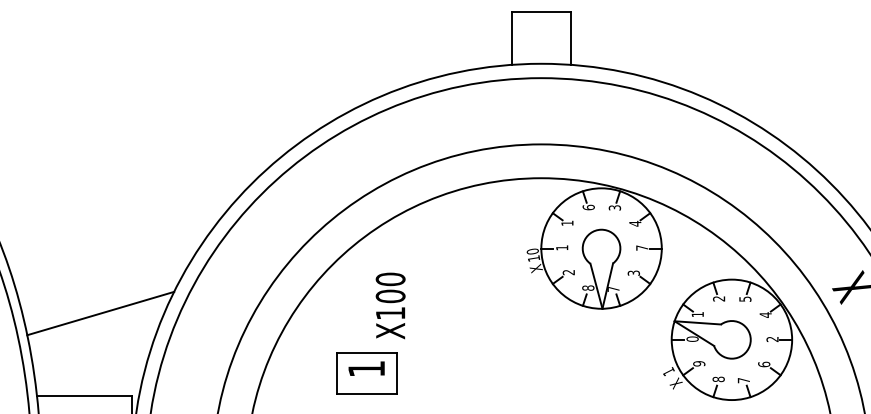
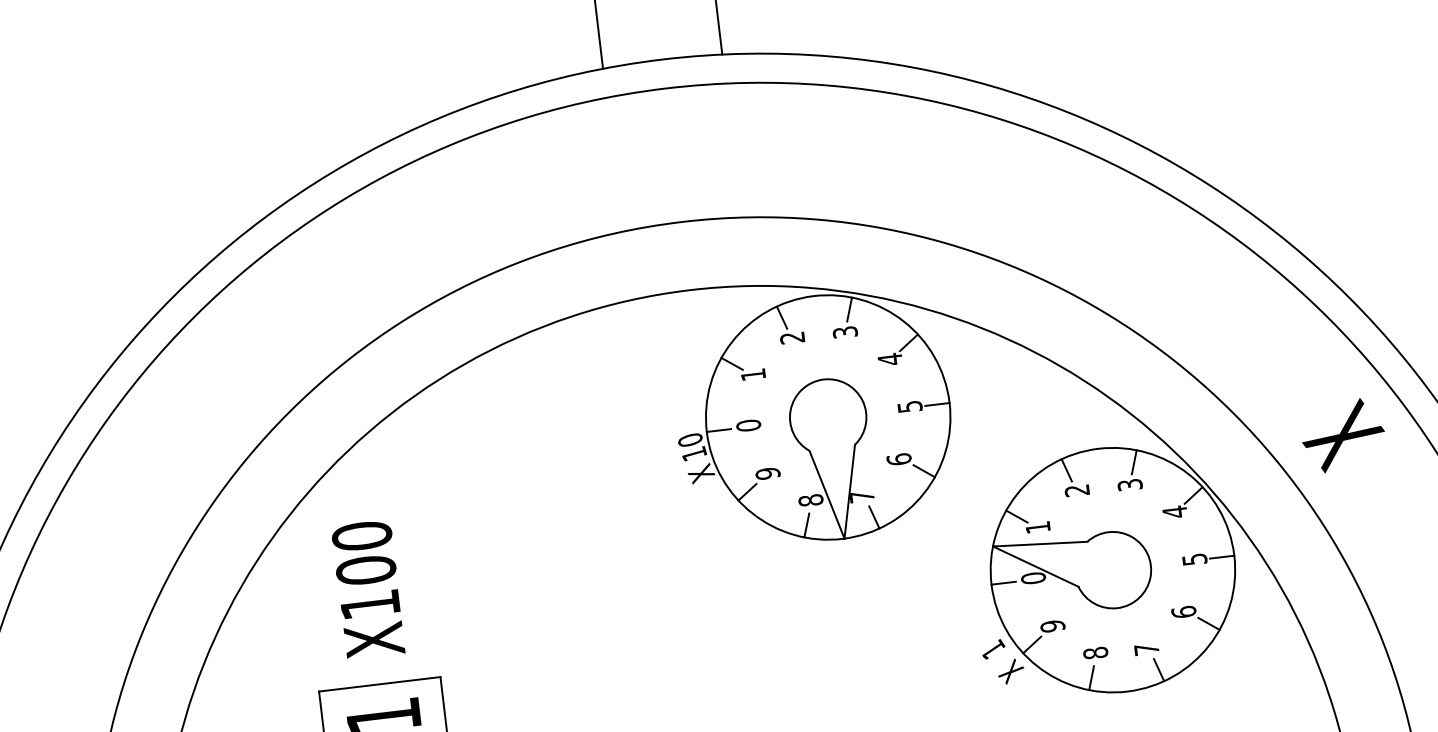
text: (588, 207) -> (792, 337), 6 -> 2
text: (562, 247) -> (749, 424), 1 -> 0
text: (642, 247) -> (910, 405), 7 -> 5
text: (568, 272) -> (767, 473), 2 -> 9
text: (633, 272) -> (898, 458), 3 -> 6
text: (744, 298) -> (1128, 483), 5 -> 3
text: (390, 305) -> (368, 588), moved
text: (772, 338) -> (1194, 557), 2 -> 5

